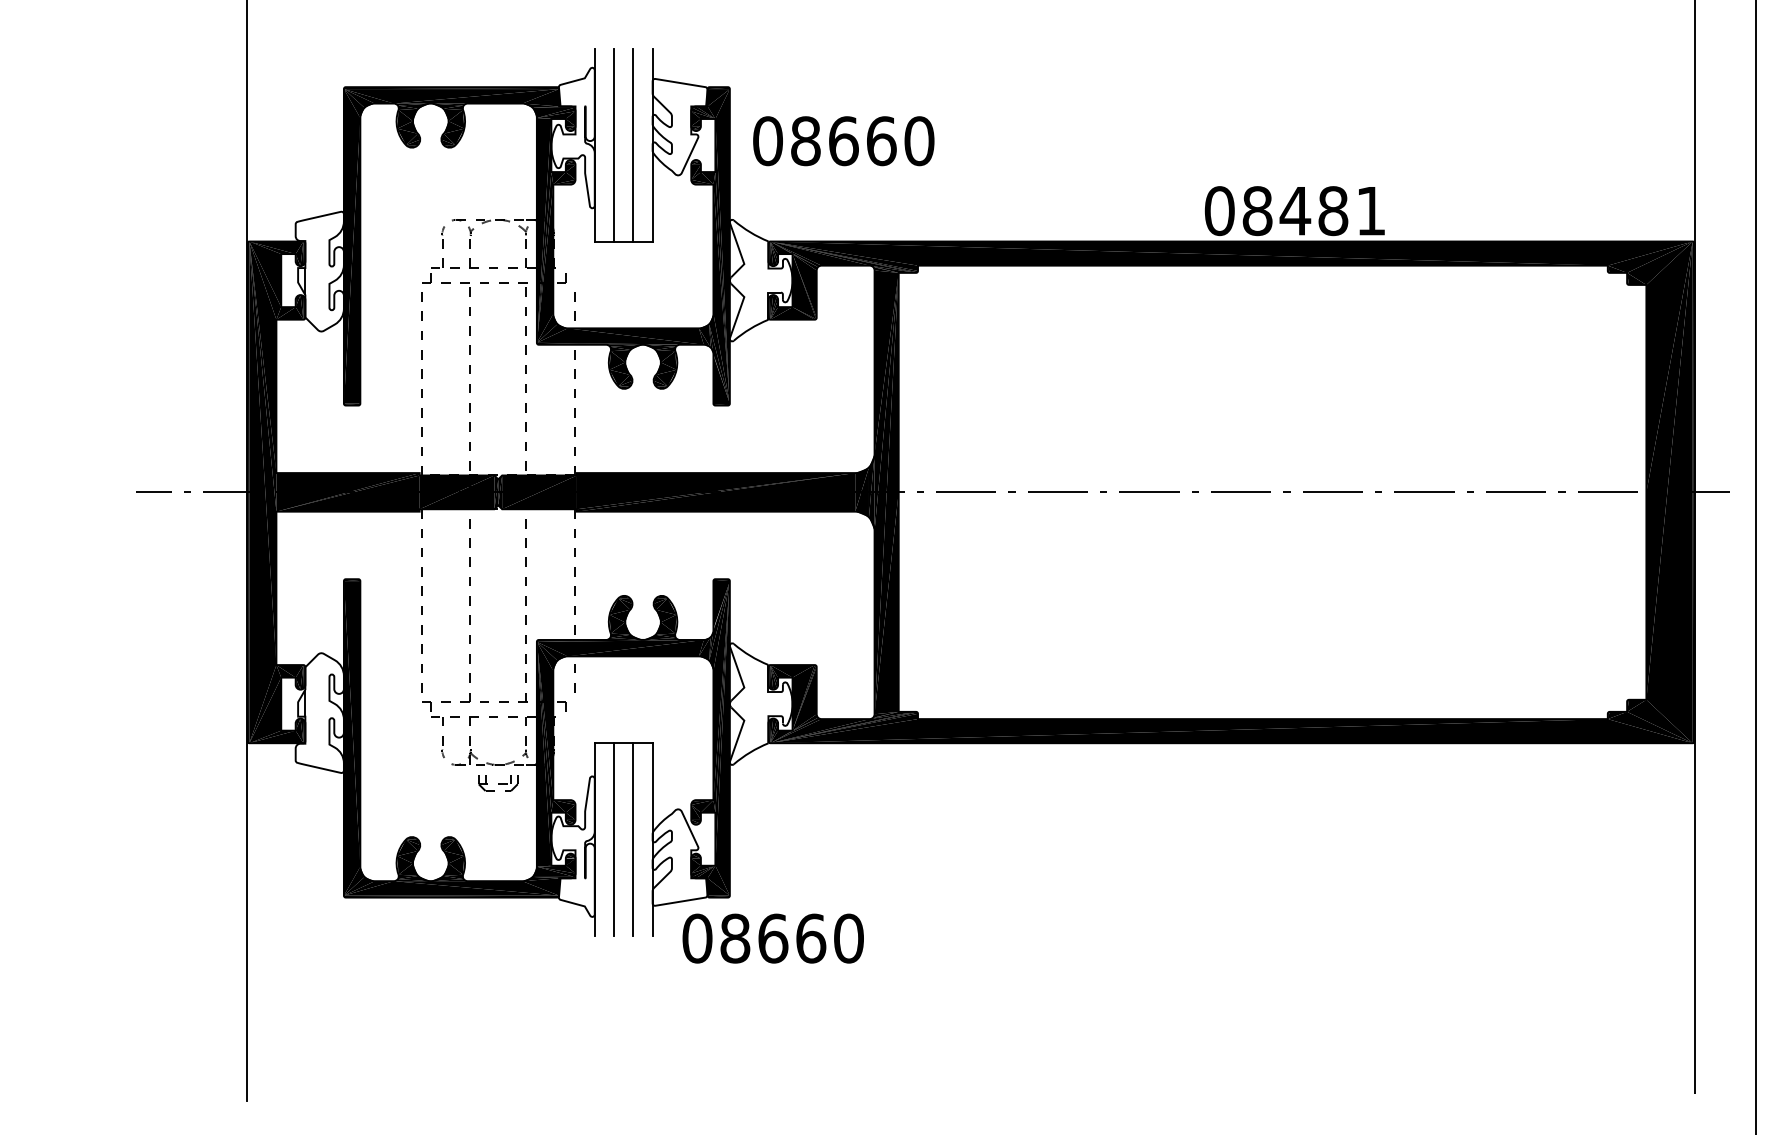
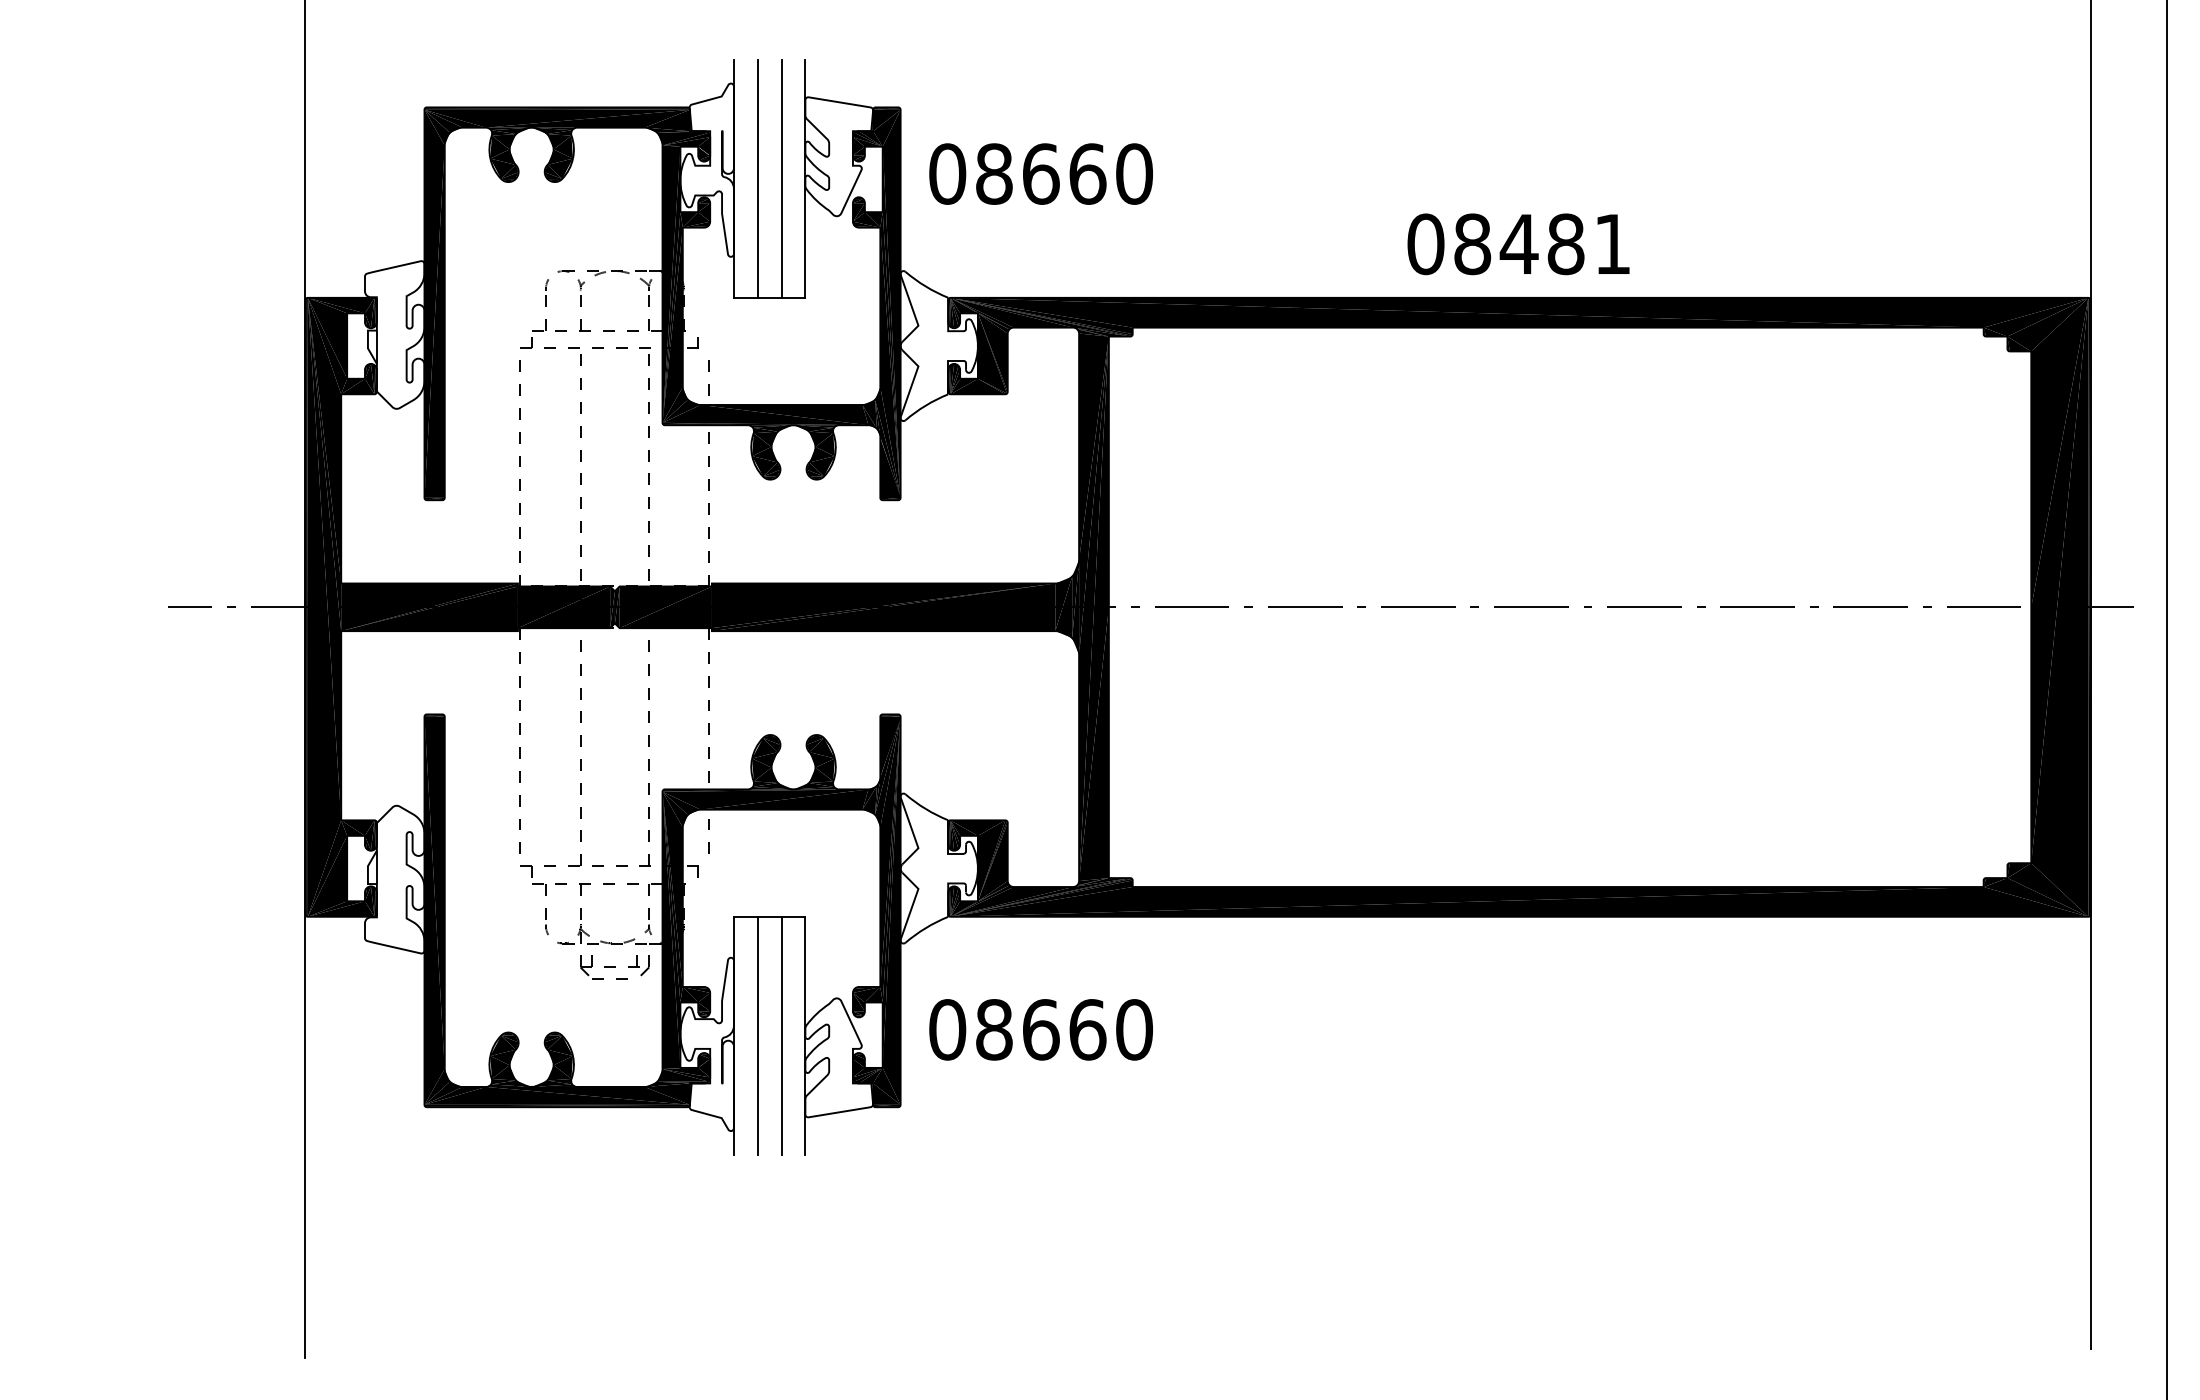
text: (1294, 211) -> (1518, 244), moved
part: (497, 784) -> (614, 967), size x1.43
text: (772, 938) -> (1040, 1029), moved

